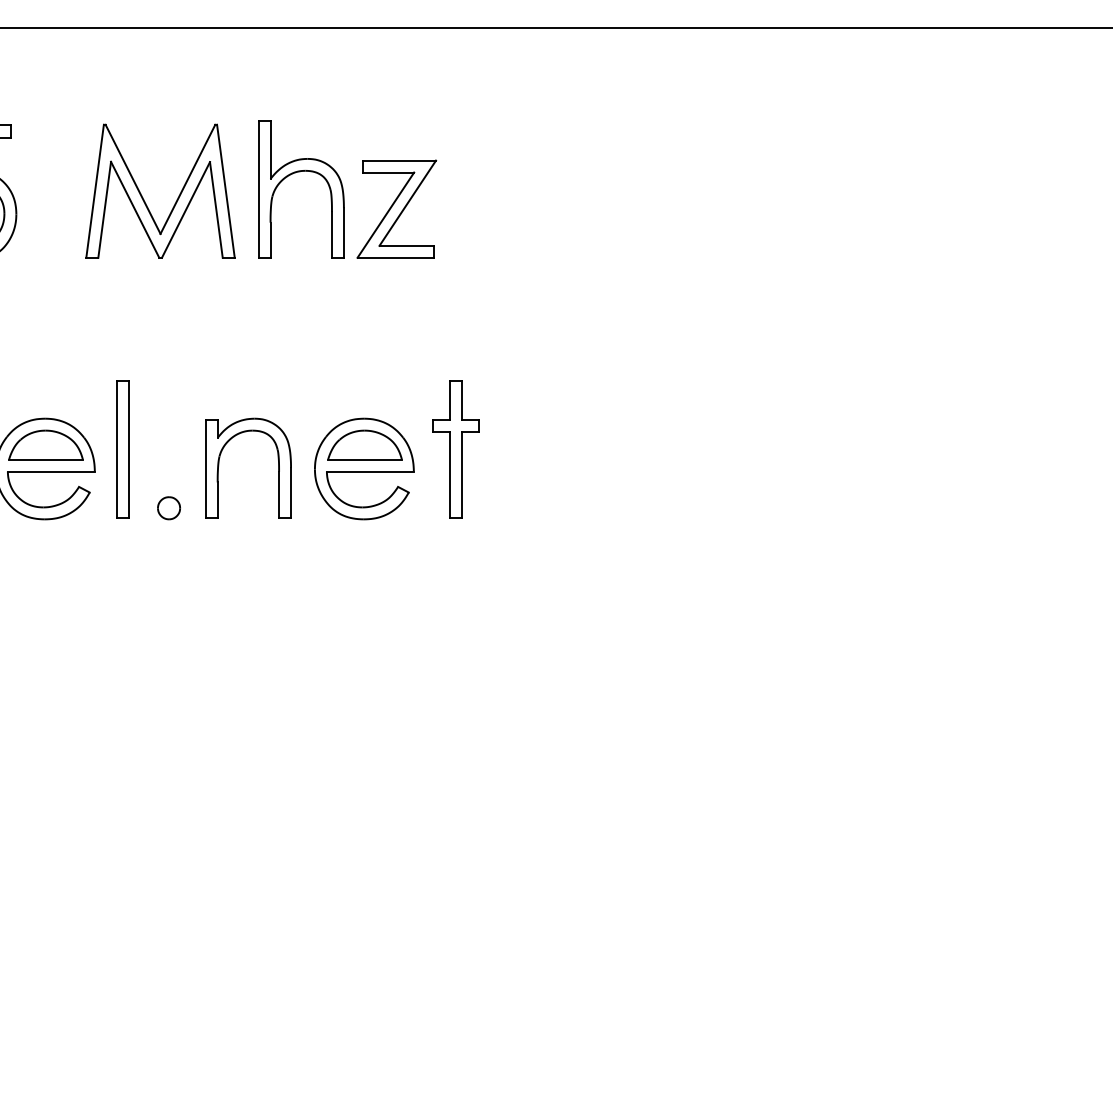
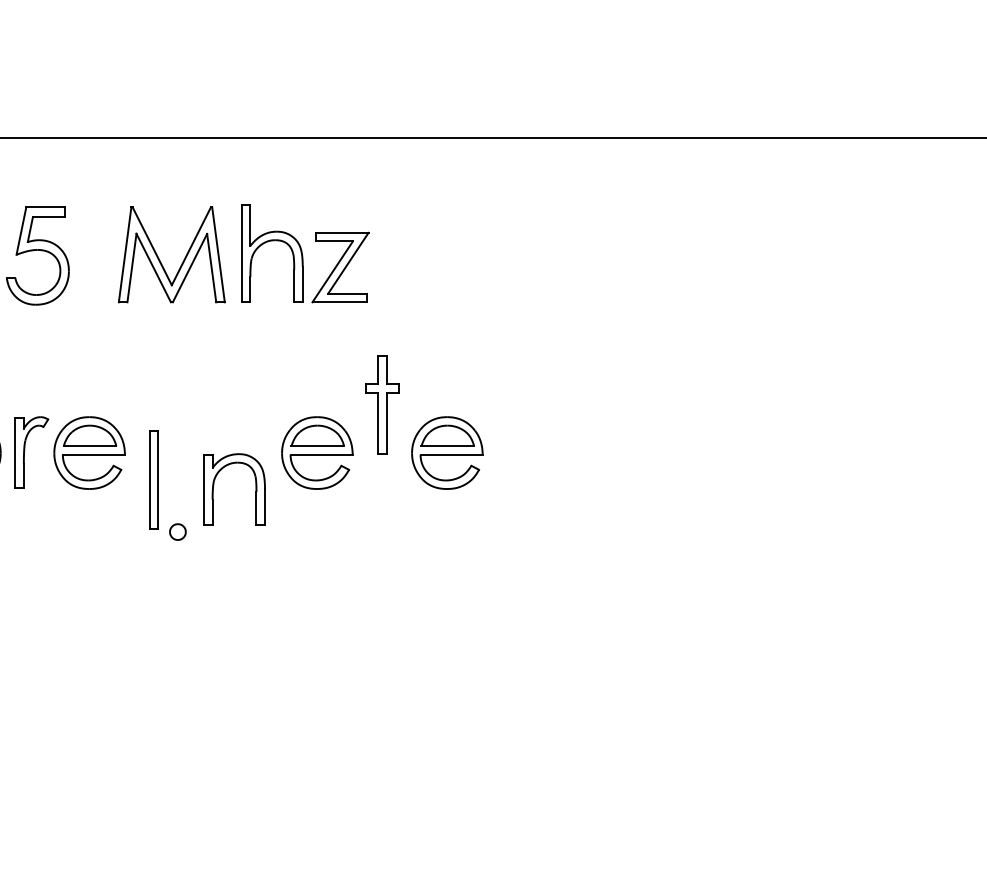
part: (122, 448) -> (153, 479), moved
part: (455, 448) -> (382, 404), moved
part: (220, 462) -> (214, 485), moved
part: (546, 468) -> (447, 452), added
part: (168, 507) -> (177, 531), moved

